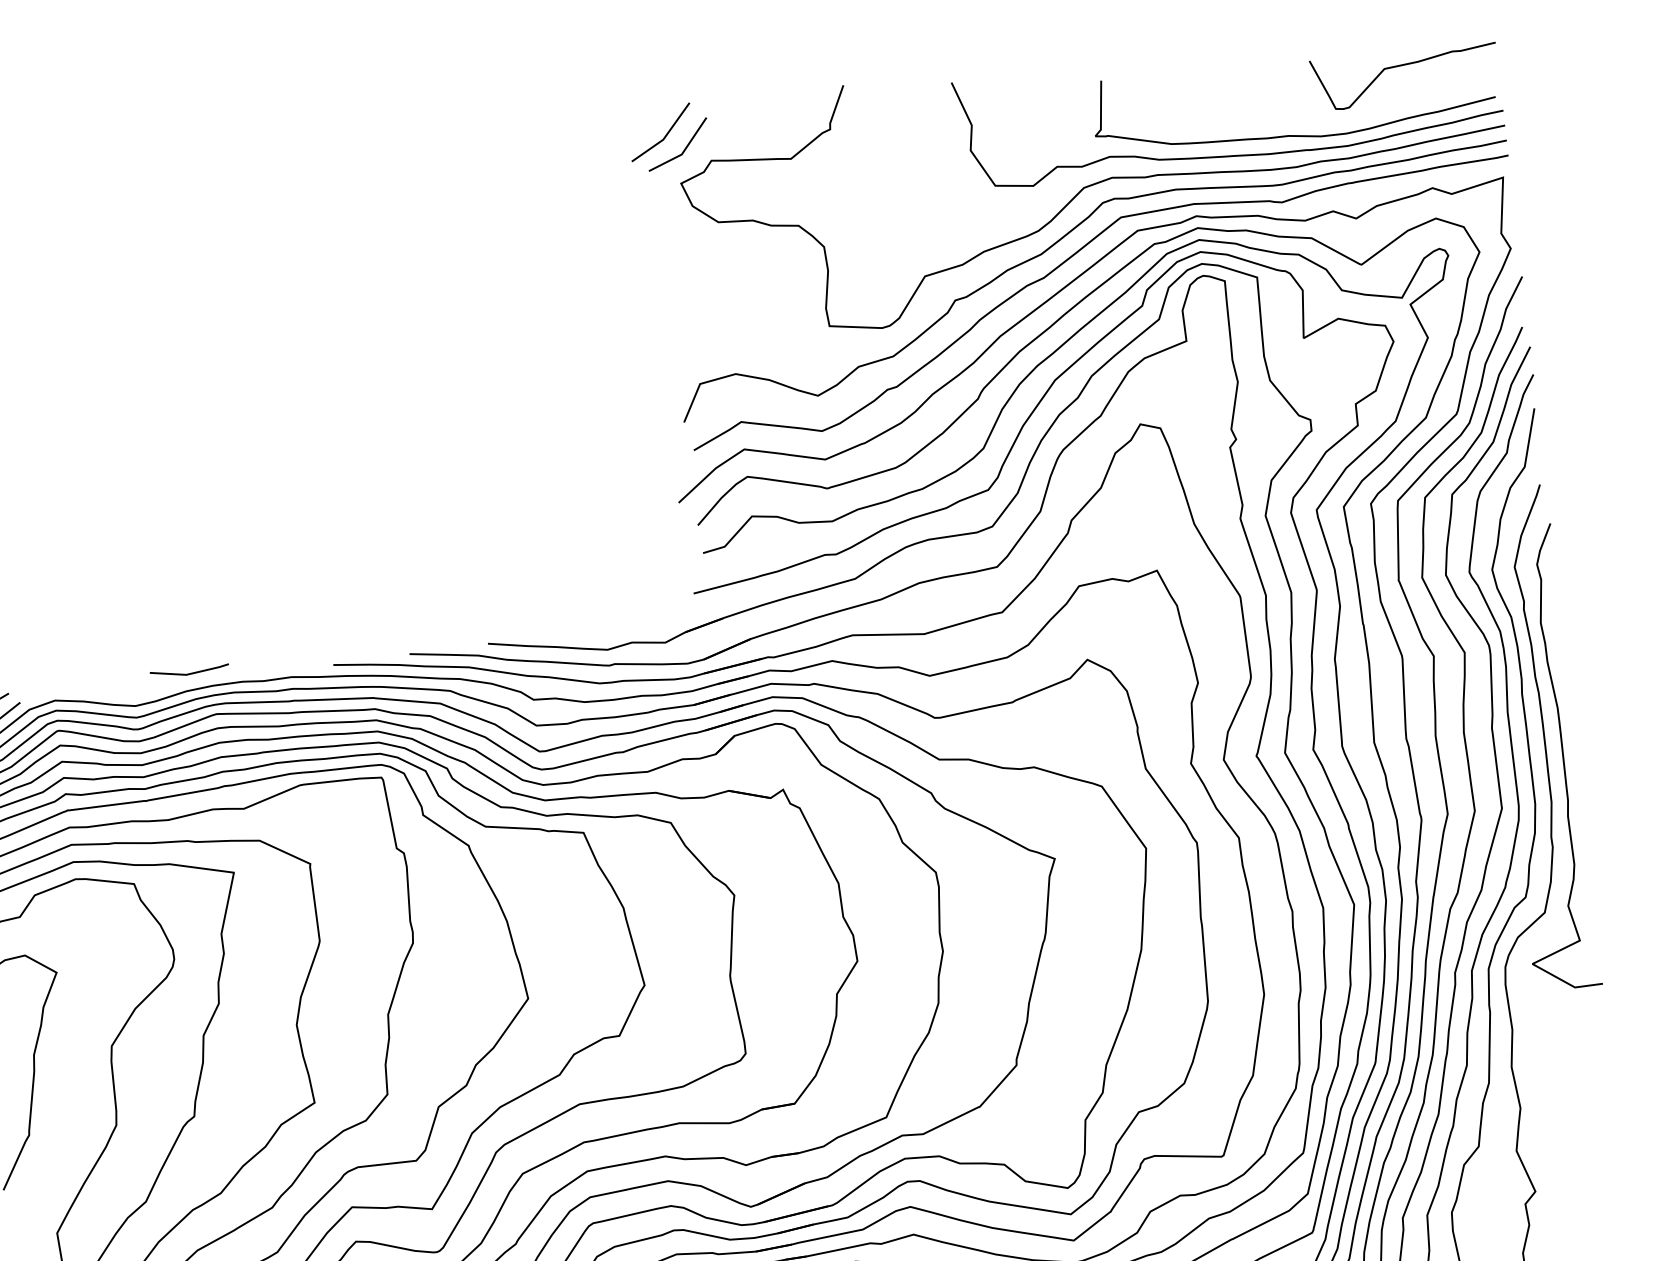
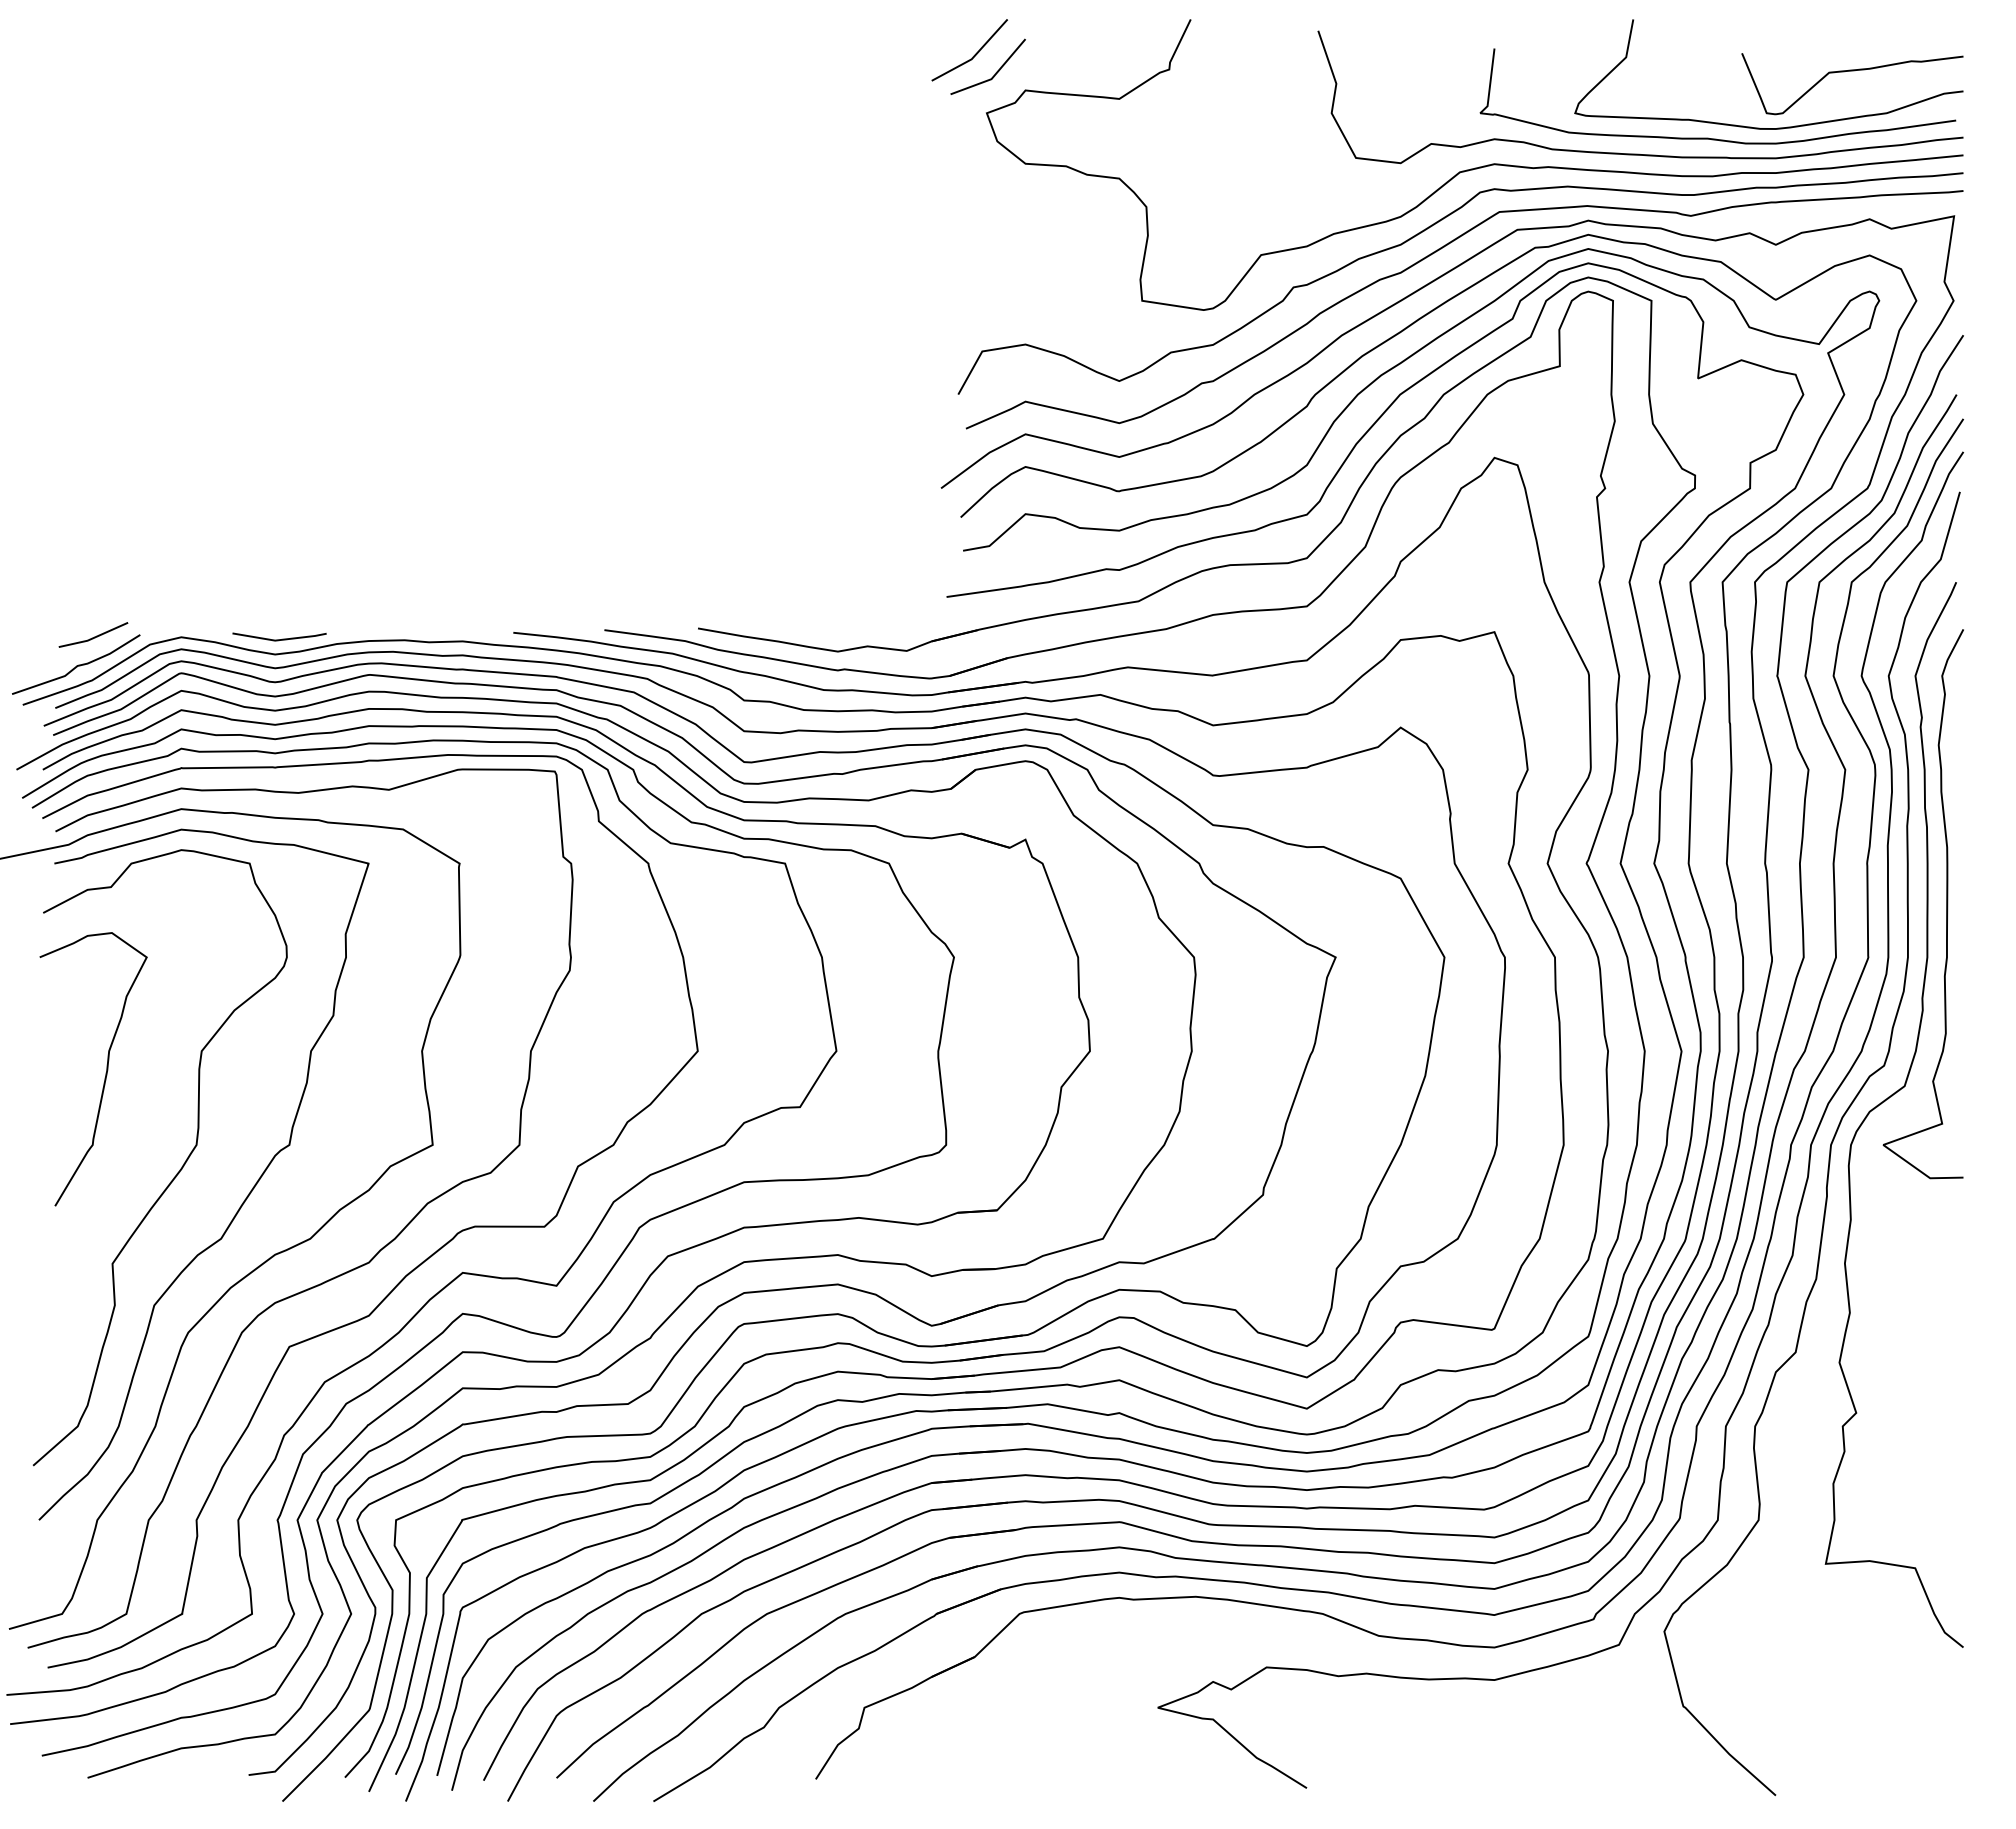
curve: (1331, 121) -> (1759, 127), added
line: (189, 673) -> (279, 639), moved

